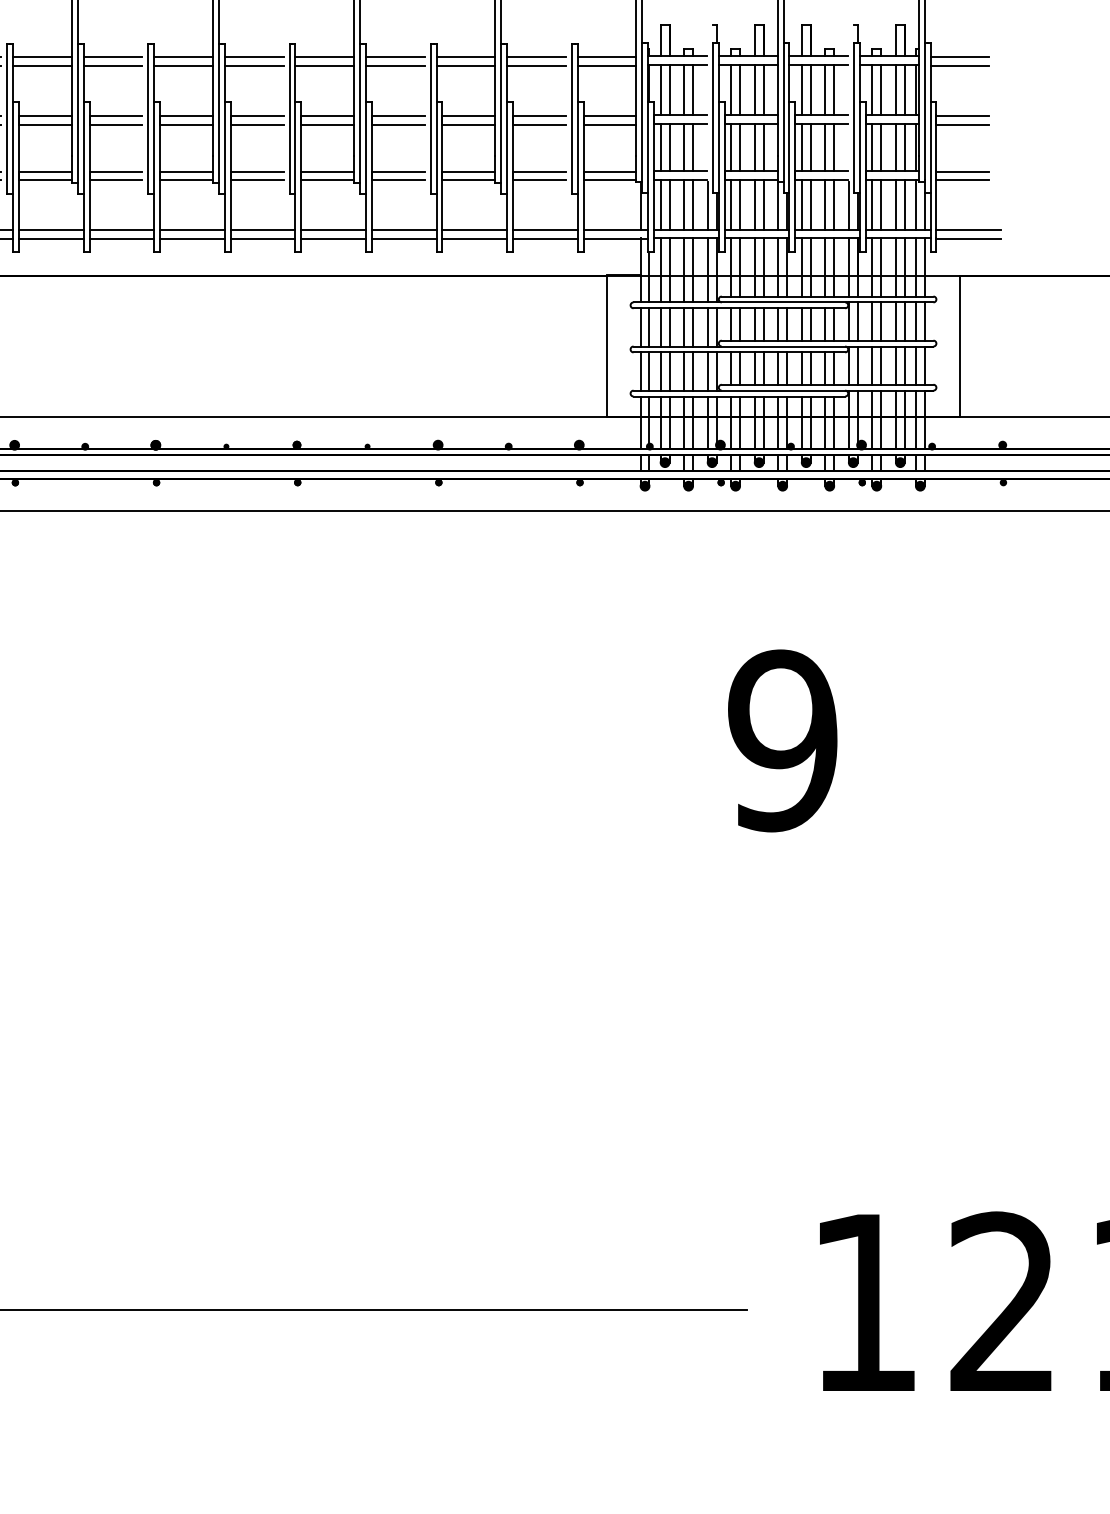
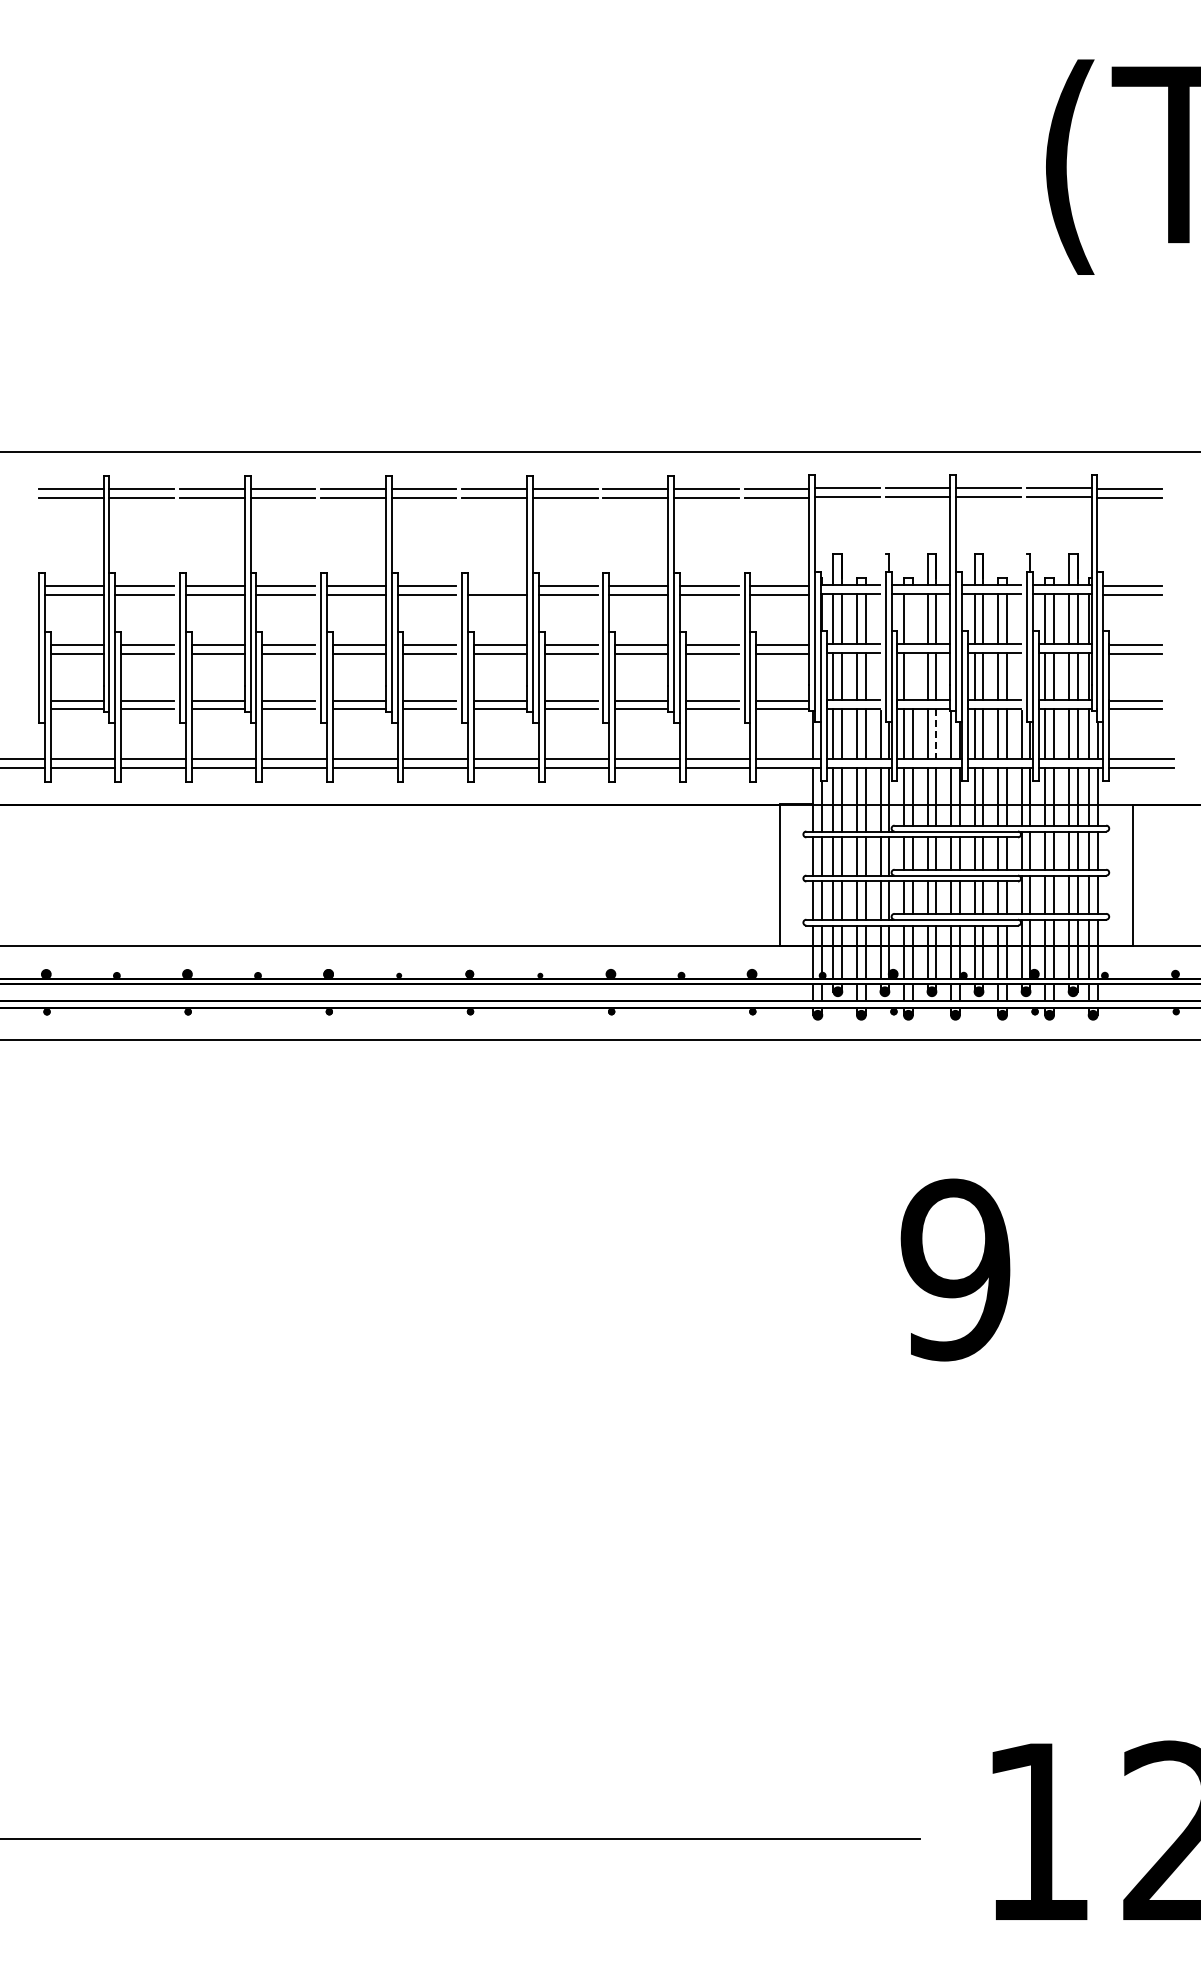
line: (324, 56) -> (497, 585), removed
line: (739, 90) -> (912, 619), removed
line: (739, 146) -> (912, 675), removed
line: (763, 204) -> (936, 733), solid -> dashed

